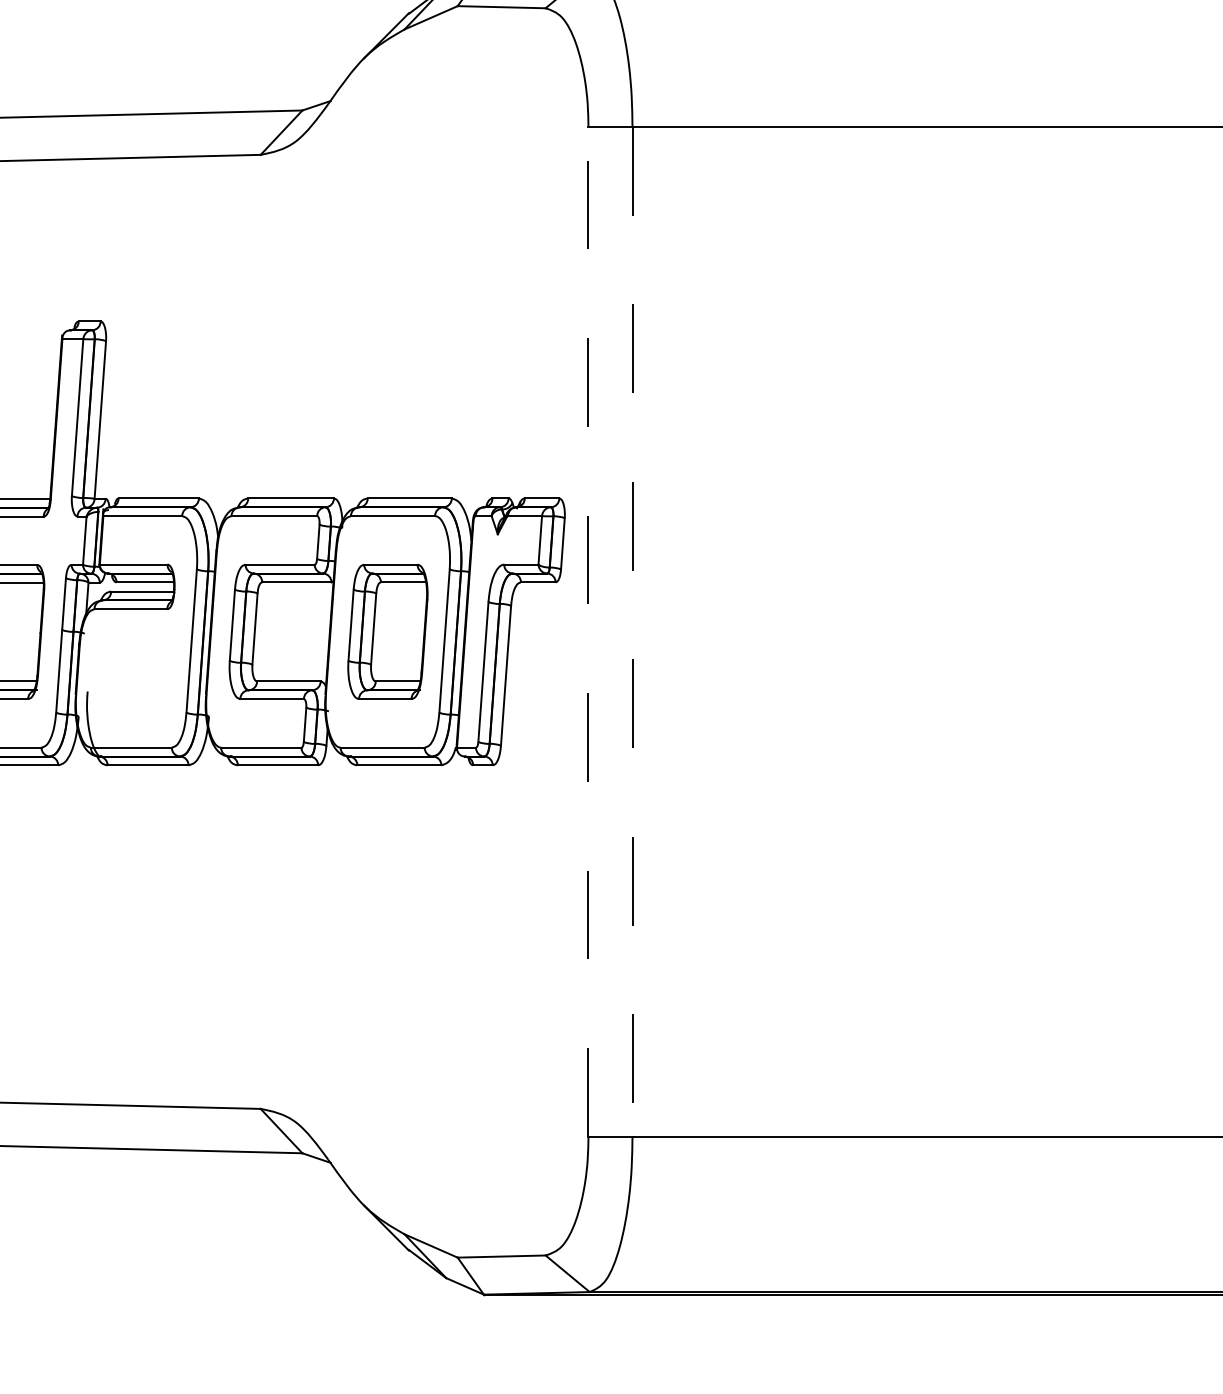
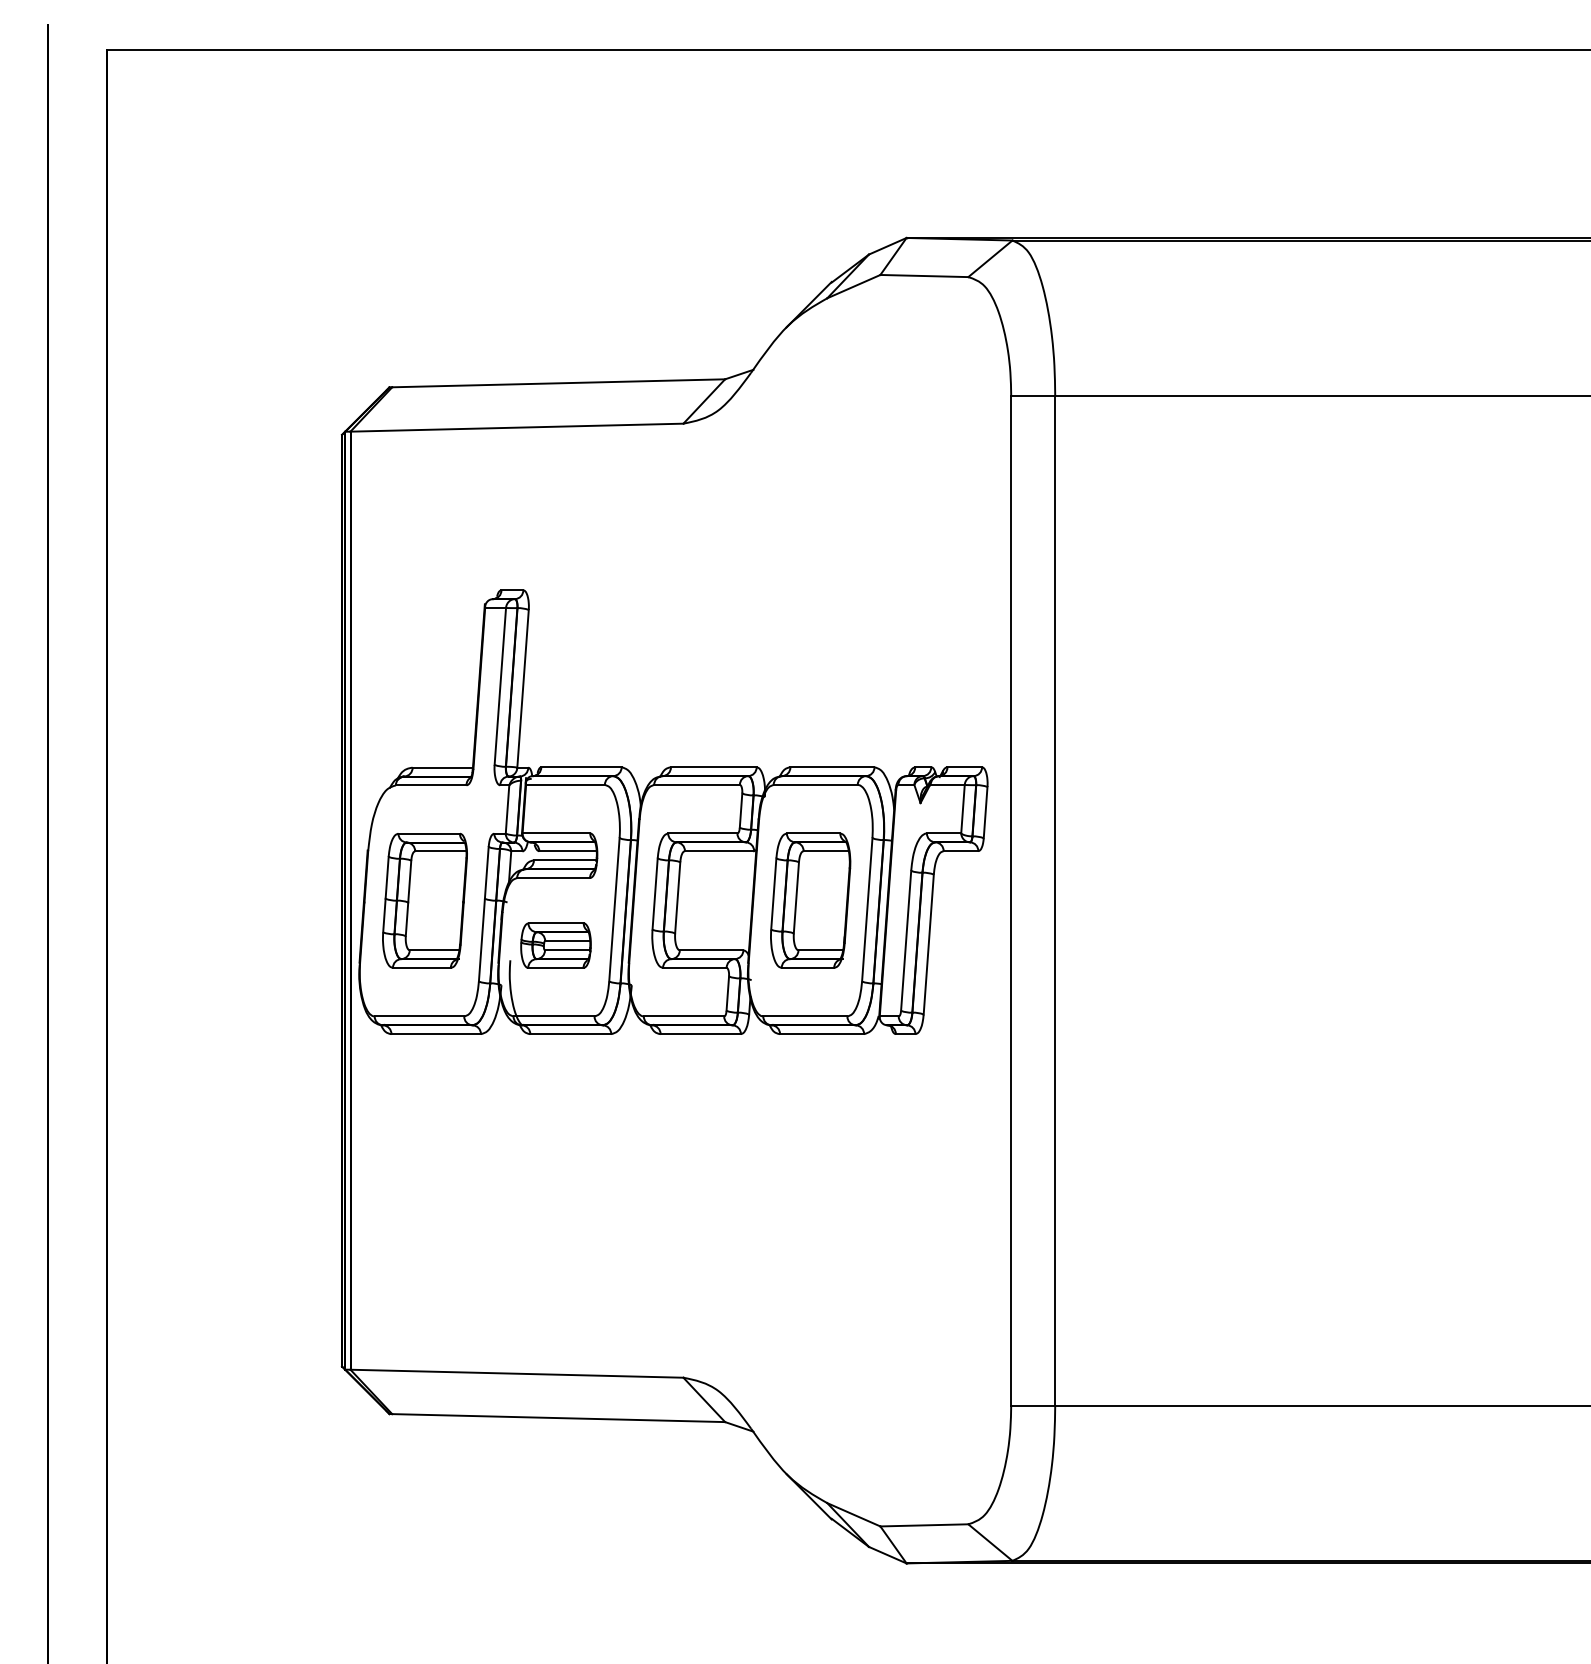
line: (588, 631) -> (1011, 900), dashed -> solid
line: (632, 631) -> (1055, 900), dashed -> solid
part: (132, 676) -> (555, 945), added

